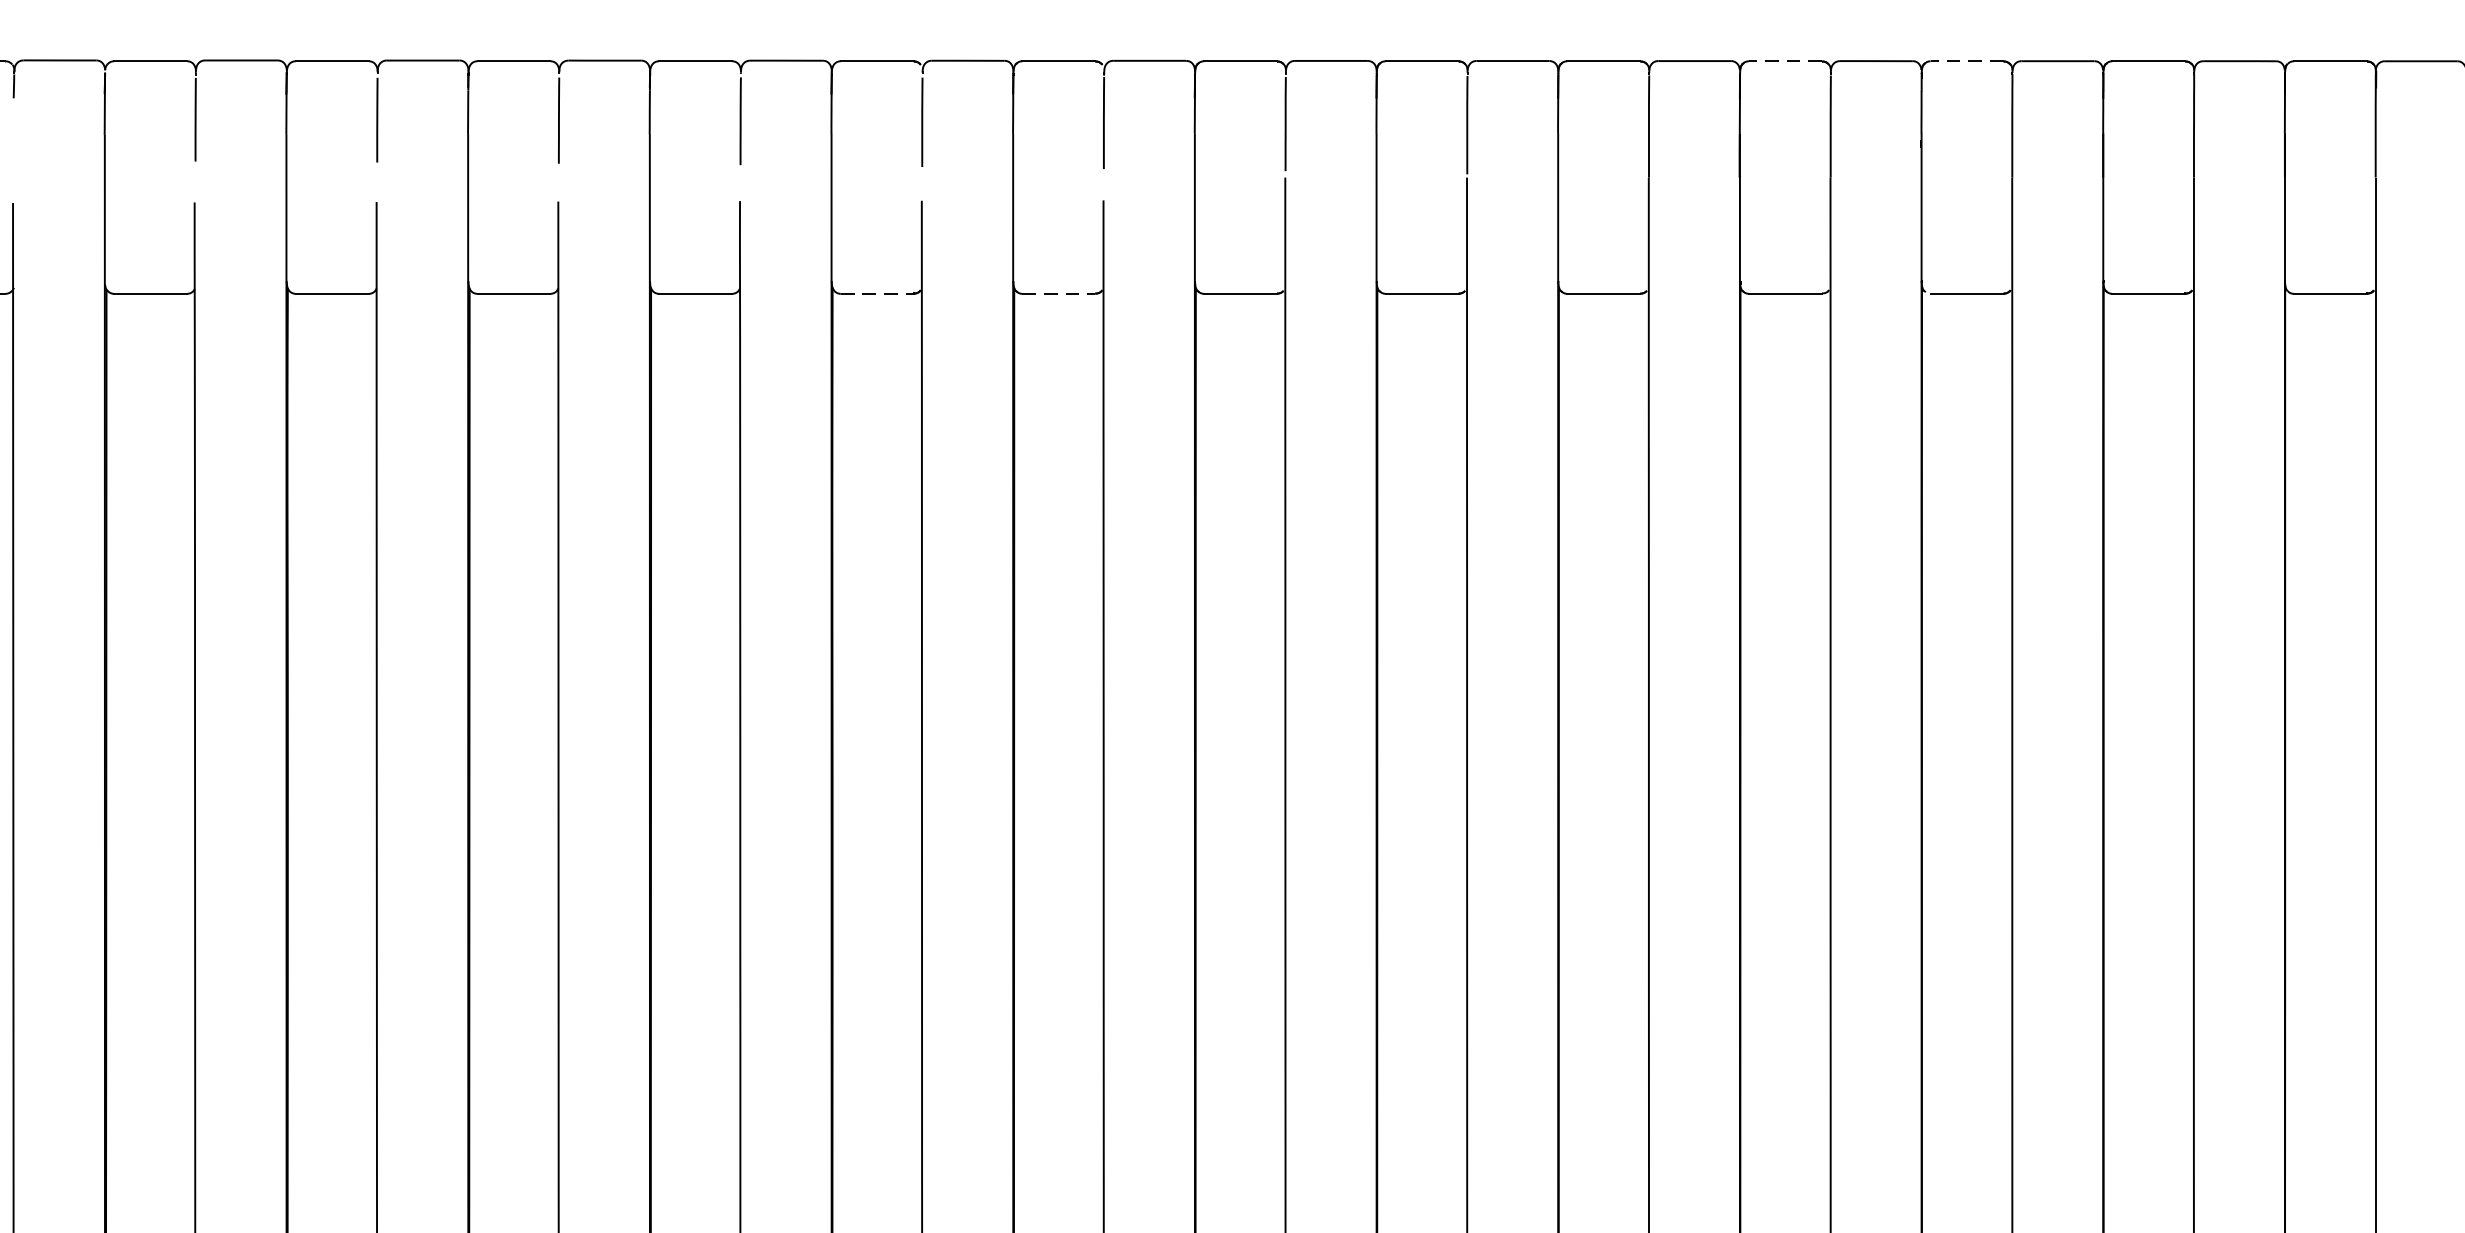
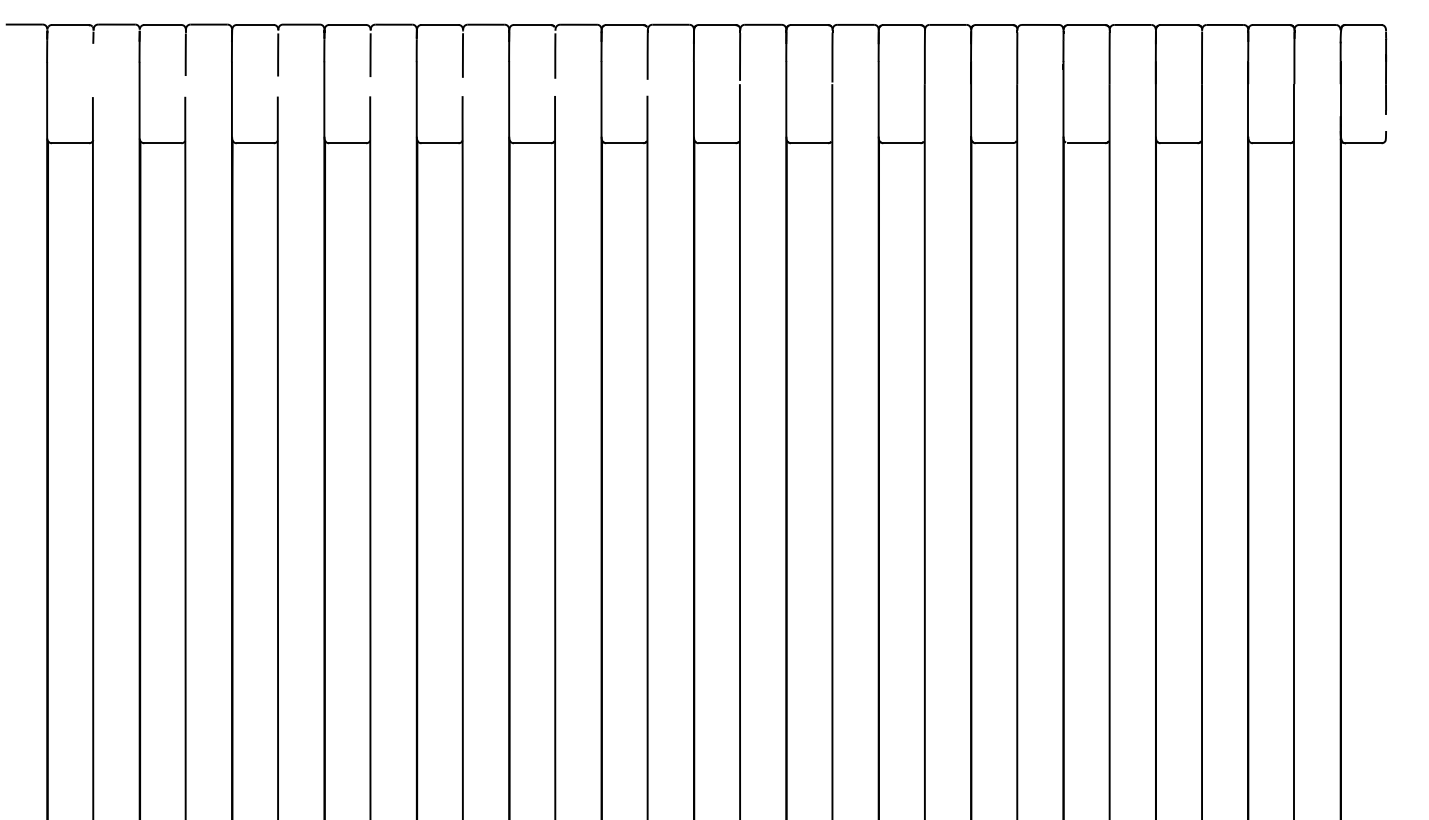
line: (1785, 62) -> (994, 25), dashed -> solid
line: (1966, 62) -> (1086, 25), dashed -> solid
line: (877, 294) -> (532, 143), dashed -> solid
line: (1058, 294) -> (624, 143), dashed -> solid

